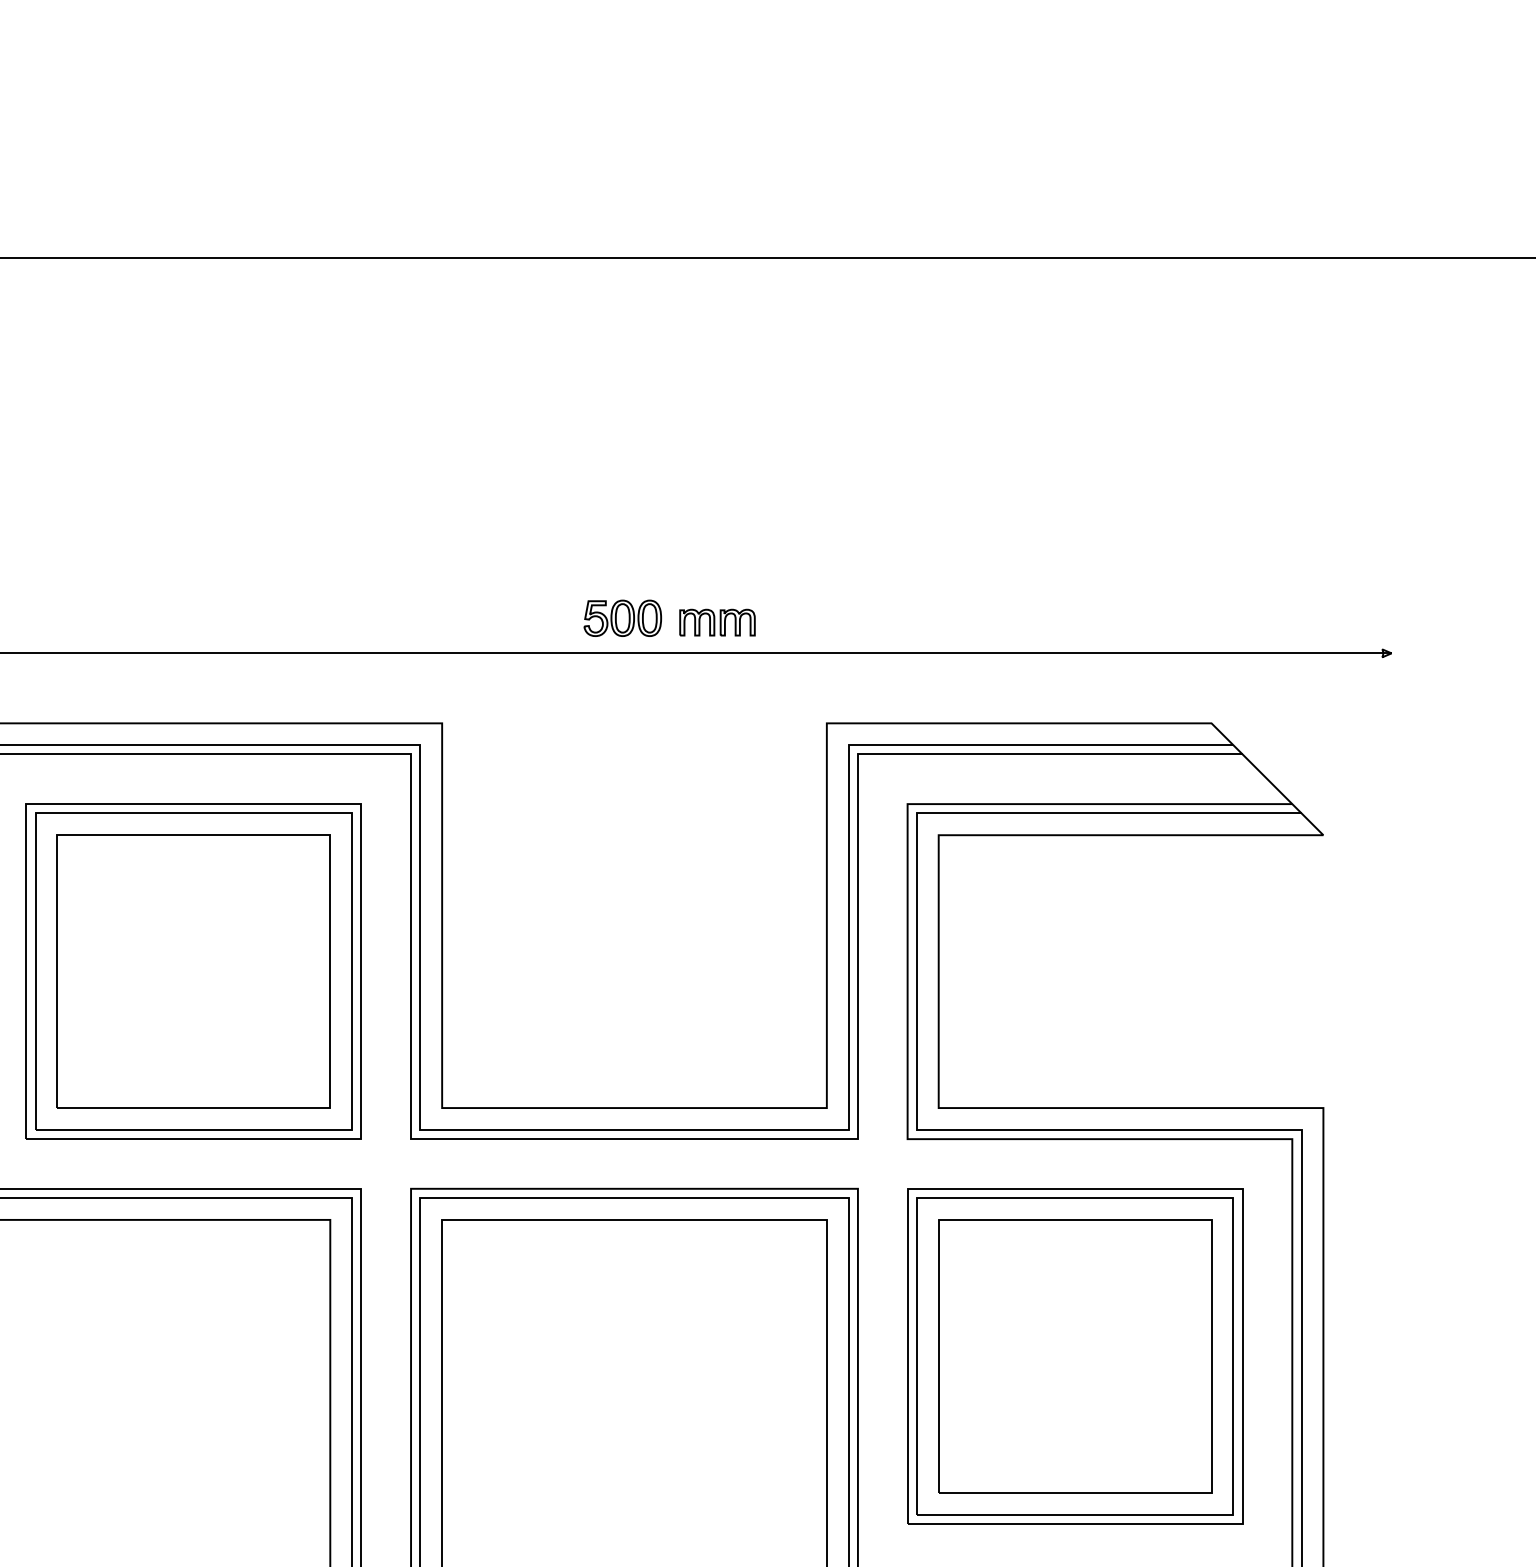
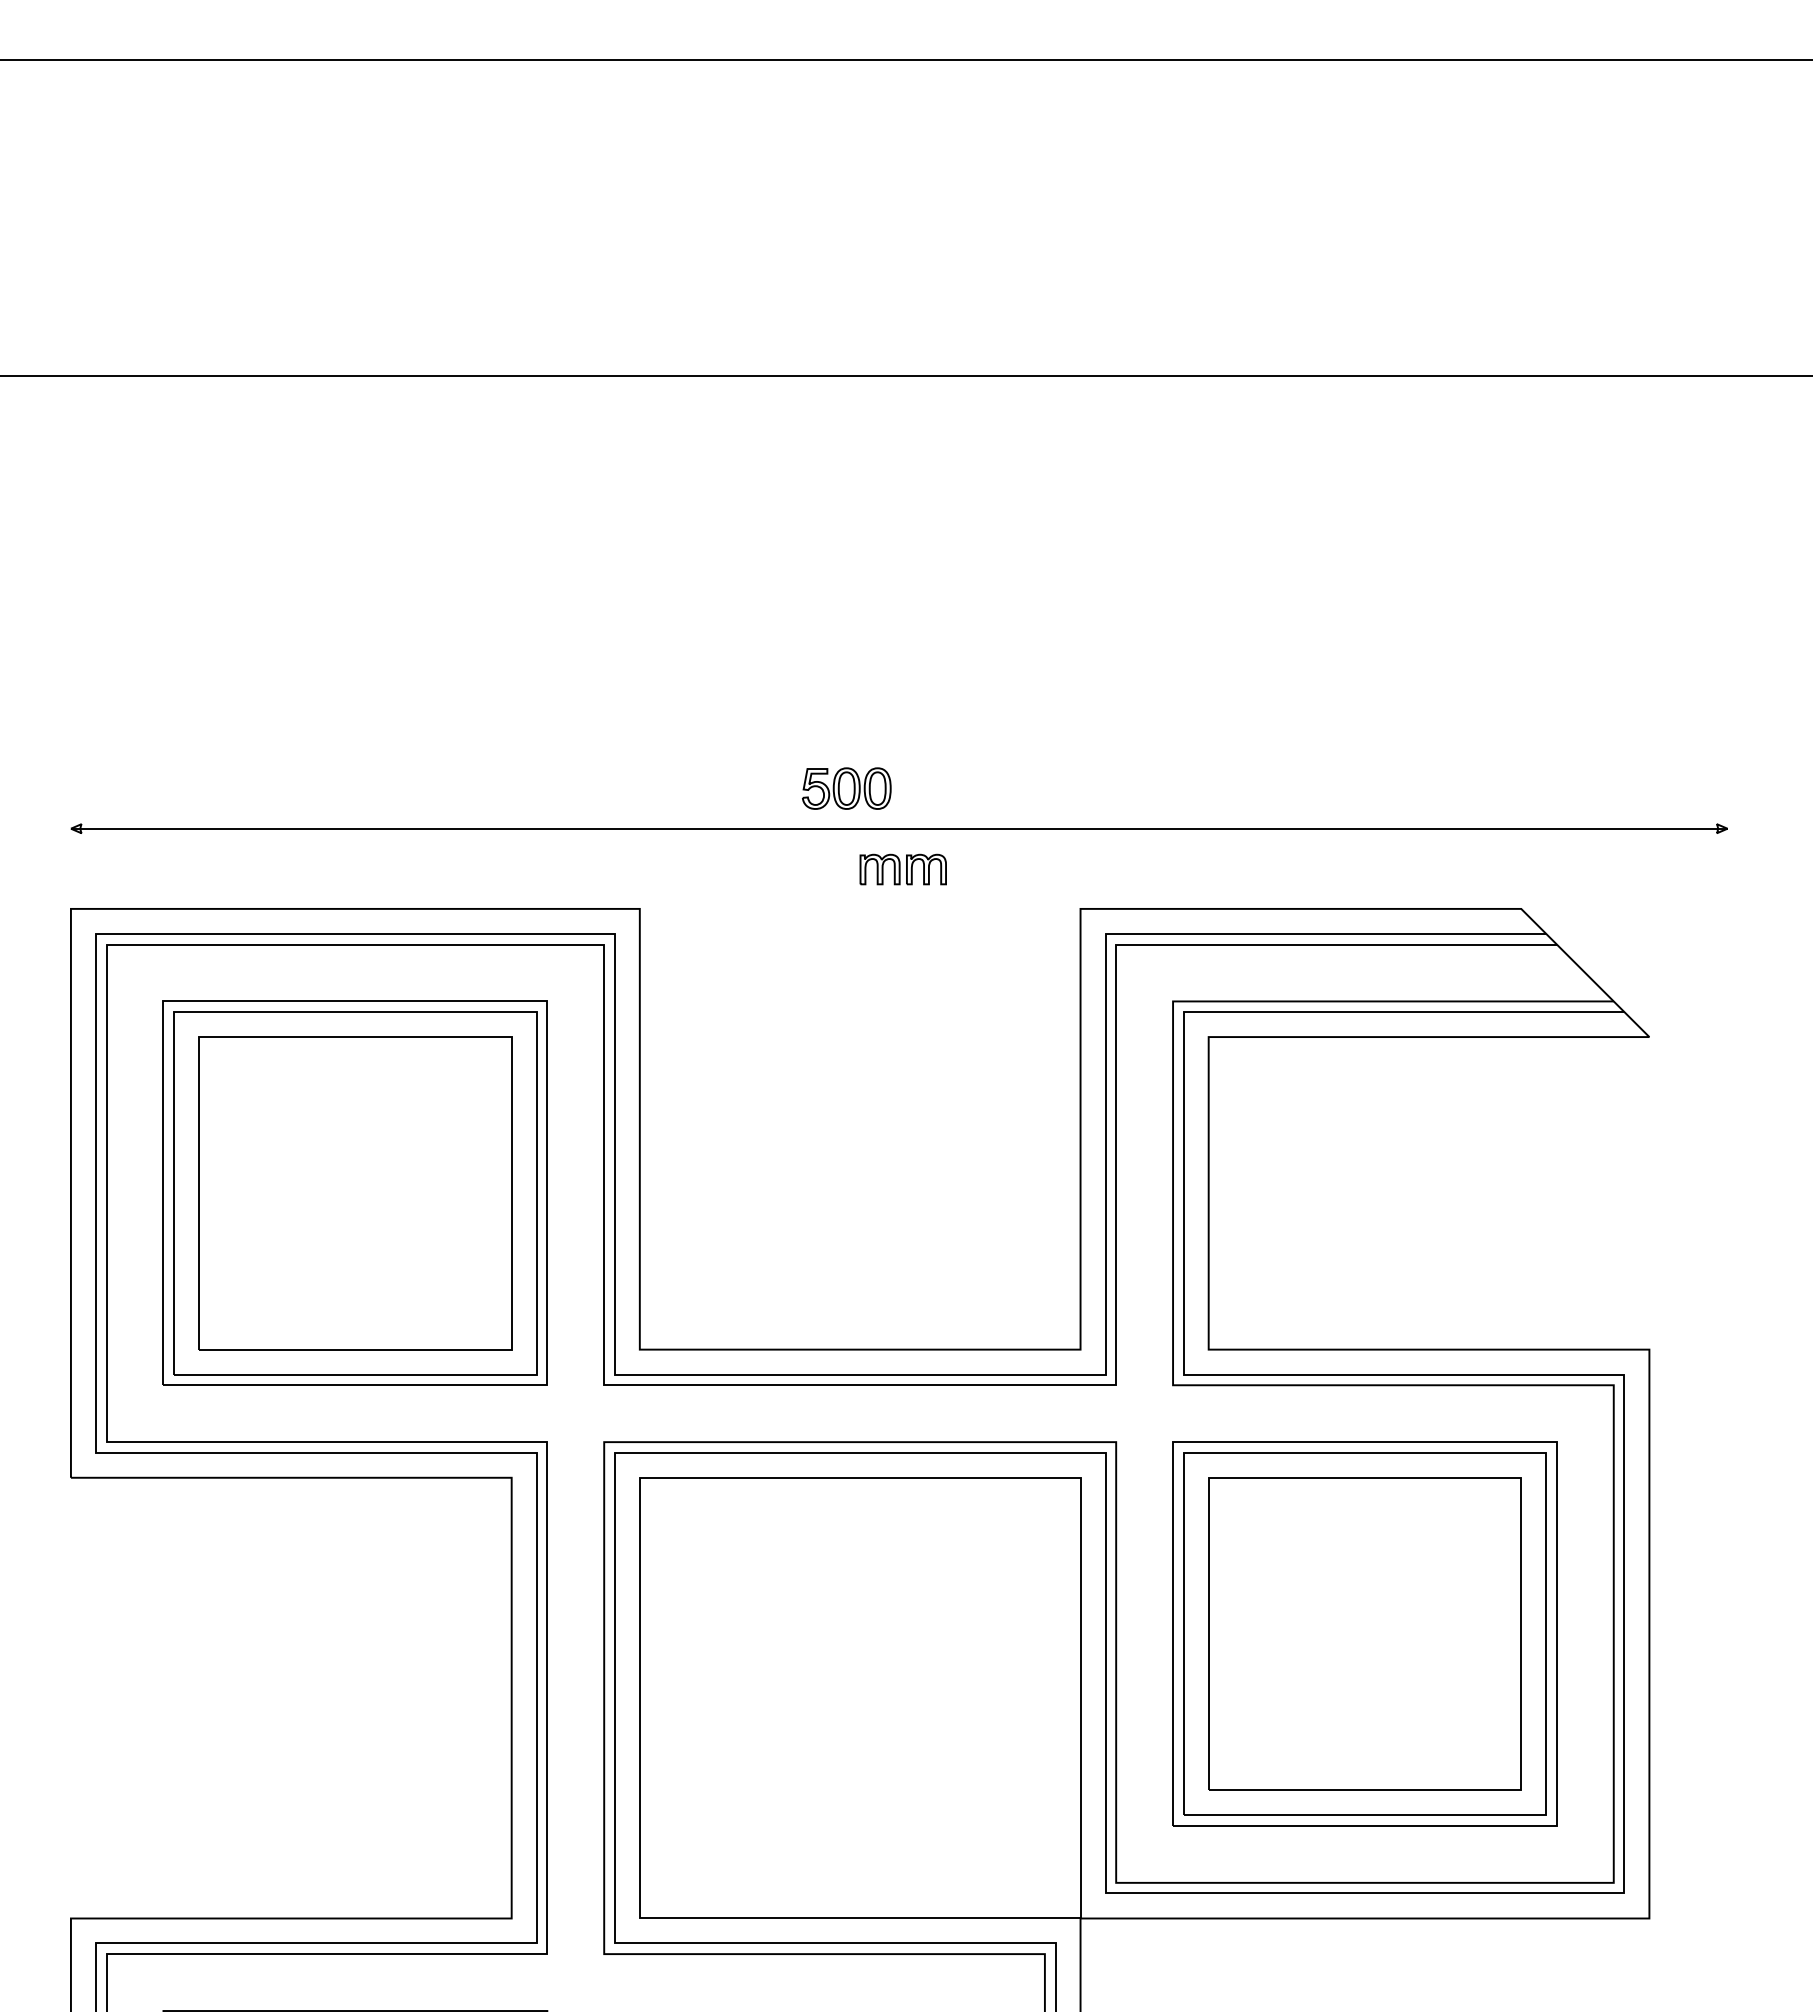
part: (716, 622) -> (902, 869), moved

